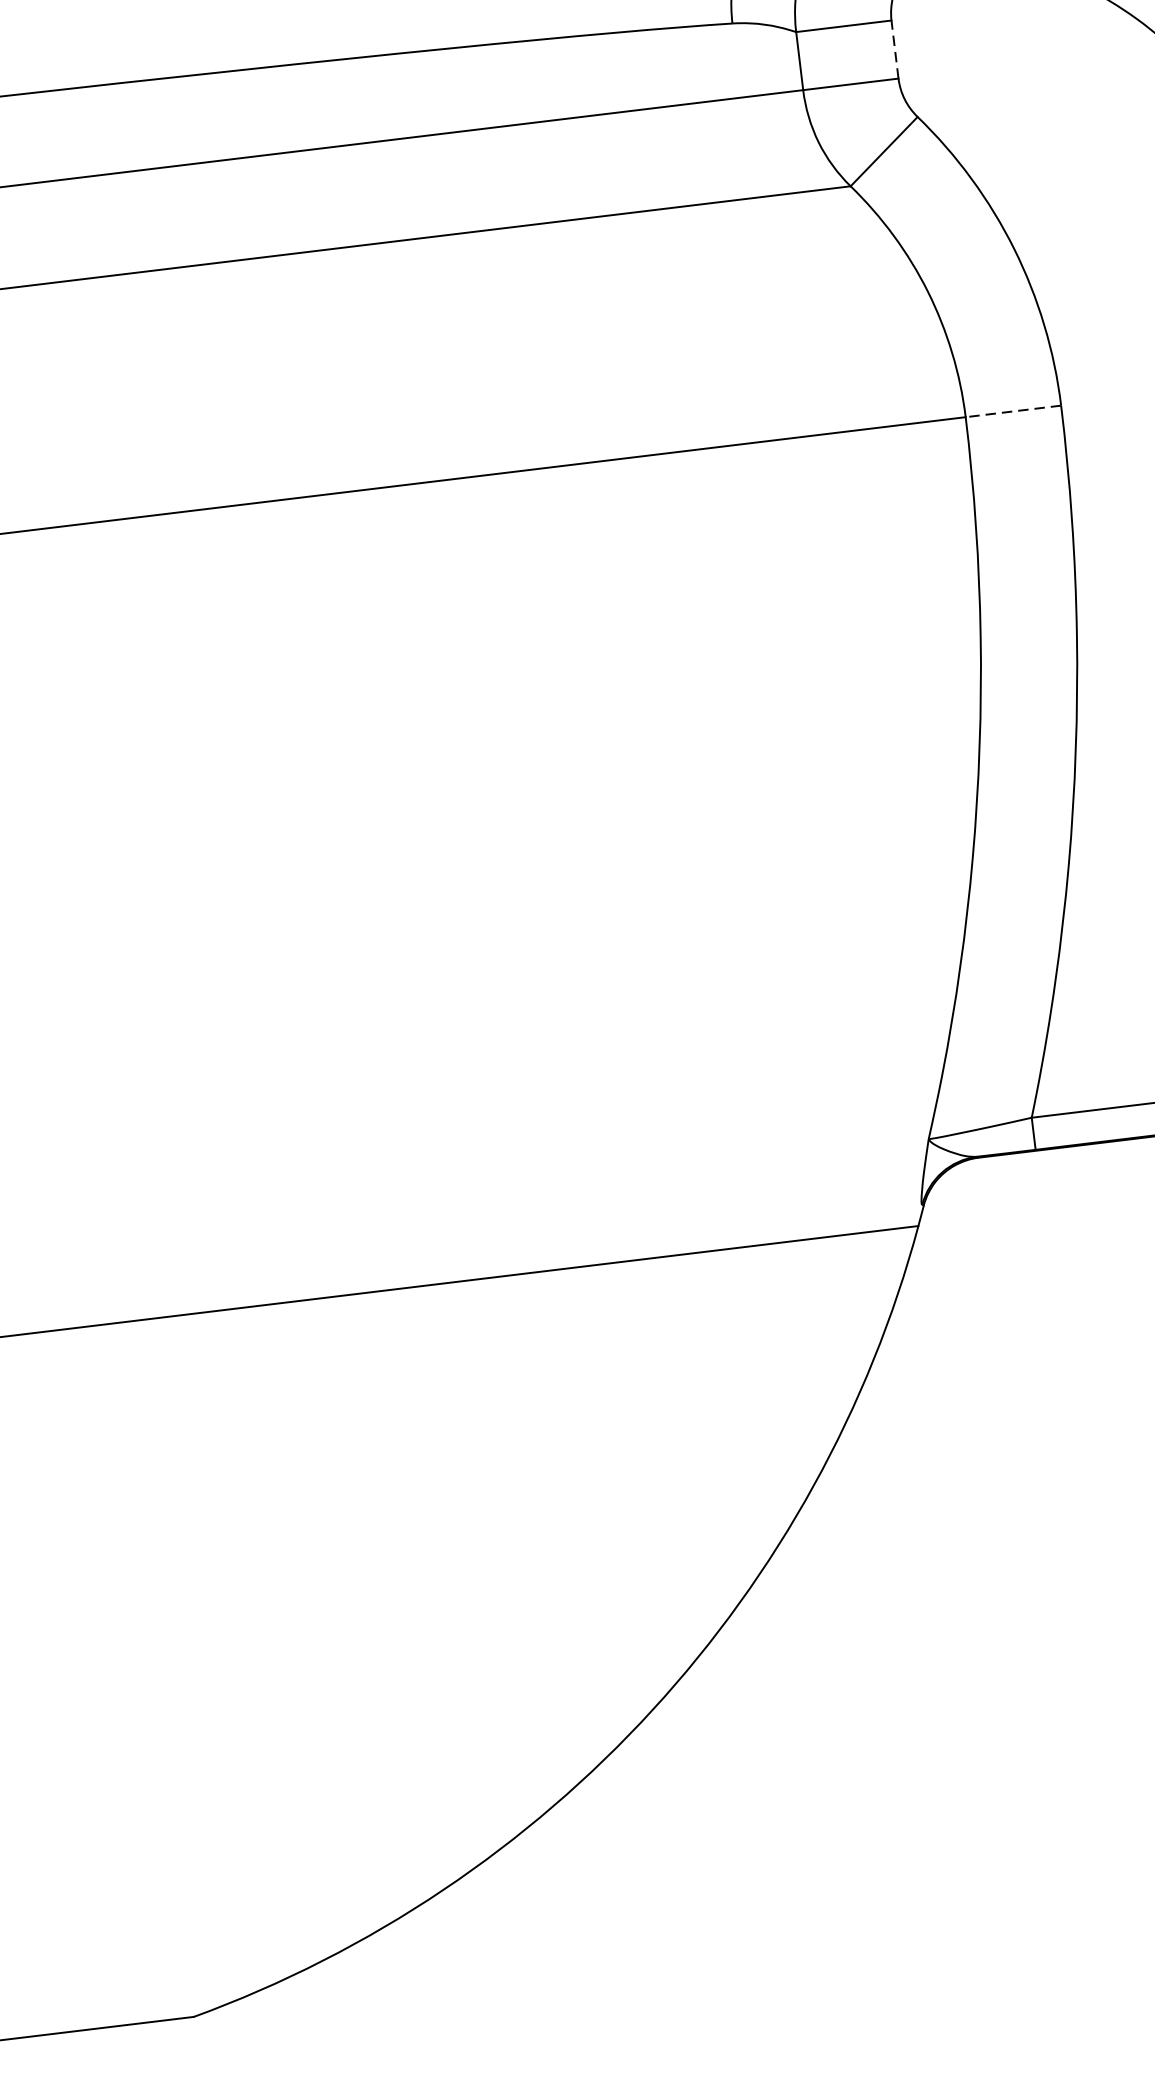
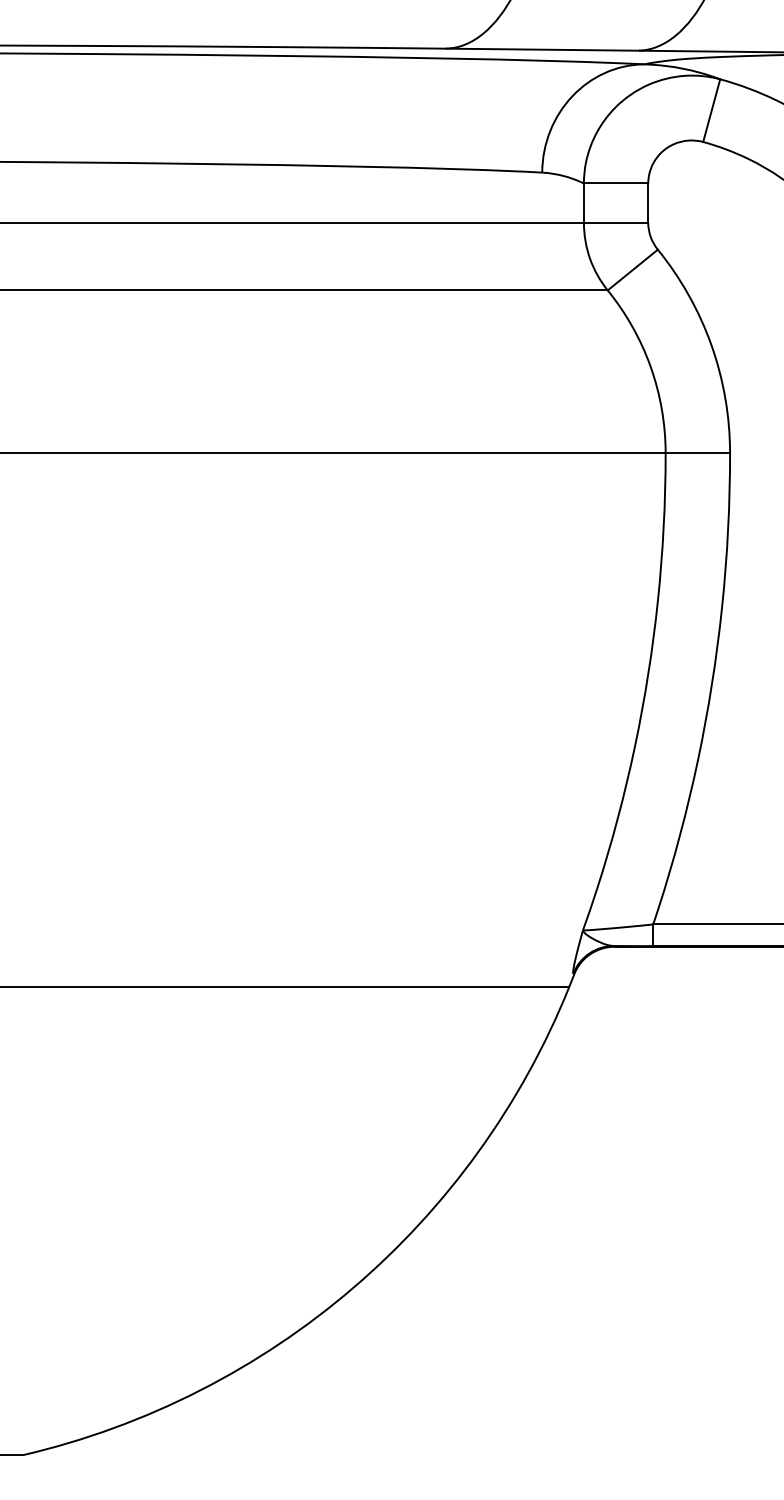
line: (895, 50) -> (648, 203), dashed -> solid
line: (1012, 411) -> (697, 453), dashed -> solid

